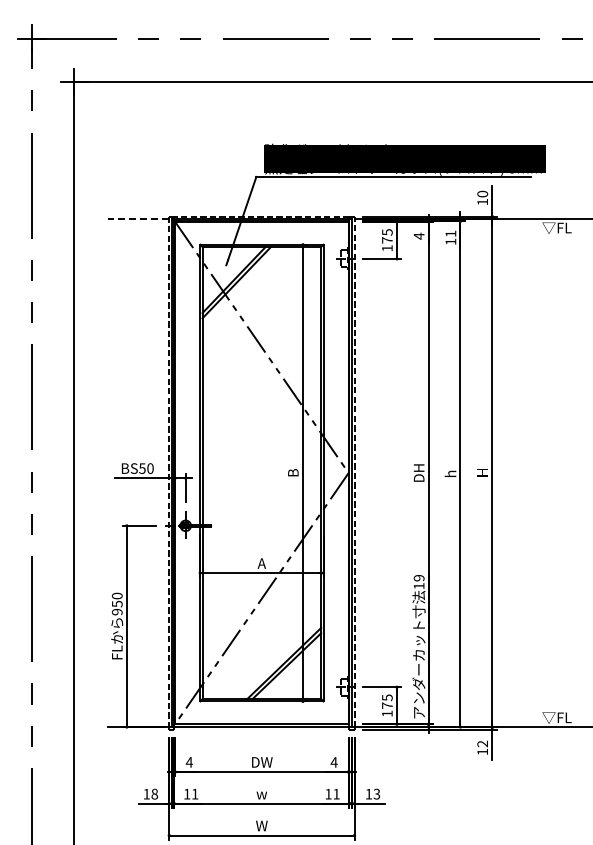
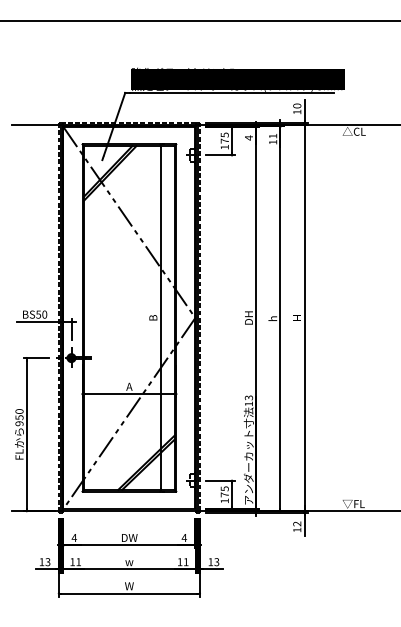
line: (138, 218) -> (35, 124), dashed -> solid
text: (557, 227) -> (354, 131), ▽FL -> △CL
text: (419, 578) -> (249, 398), 19 -> 13
text: (154, 793) -> (47, 561), 18 -> 13

